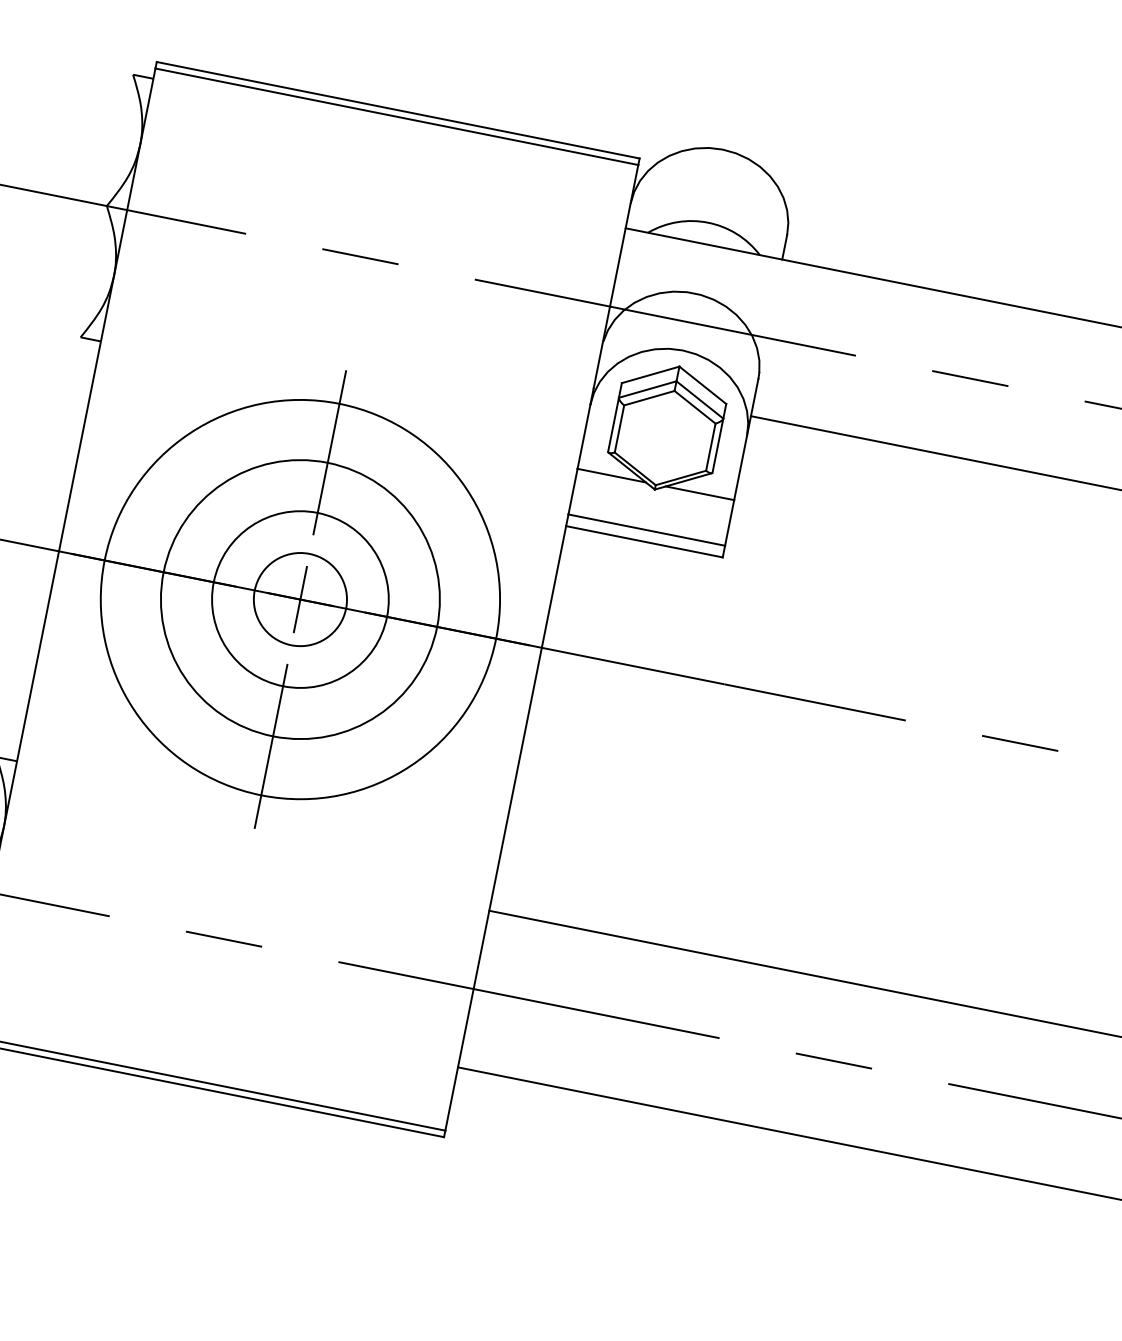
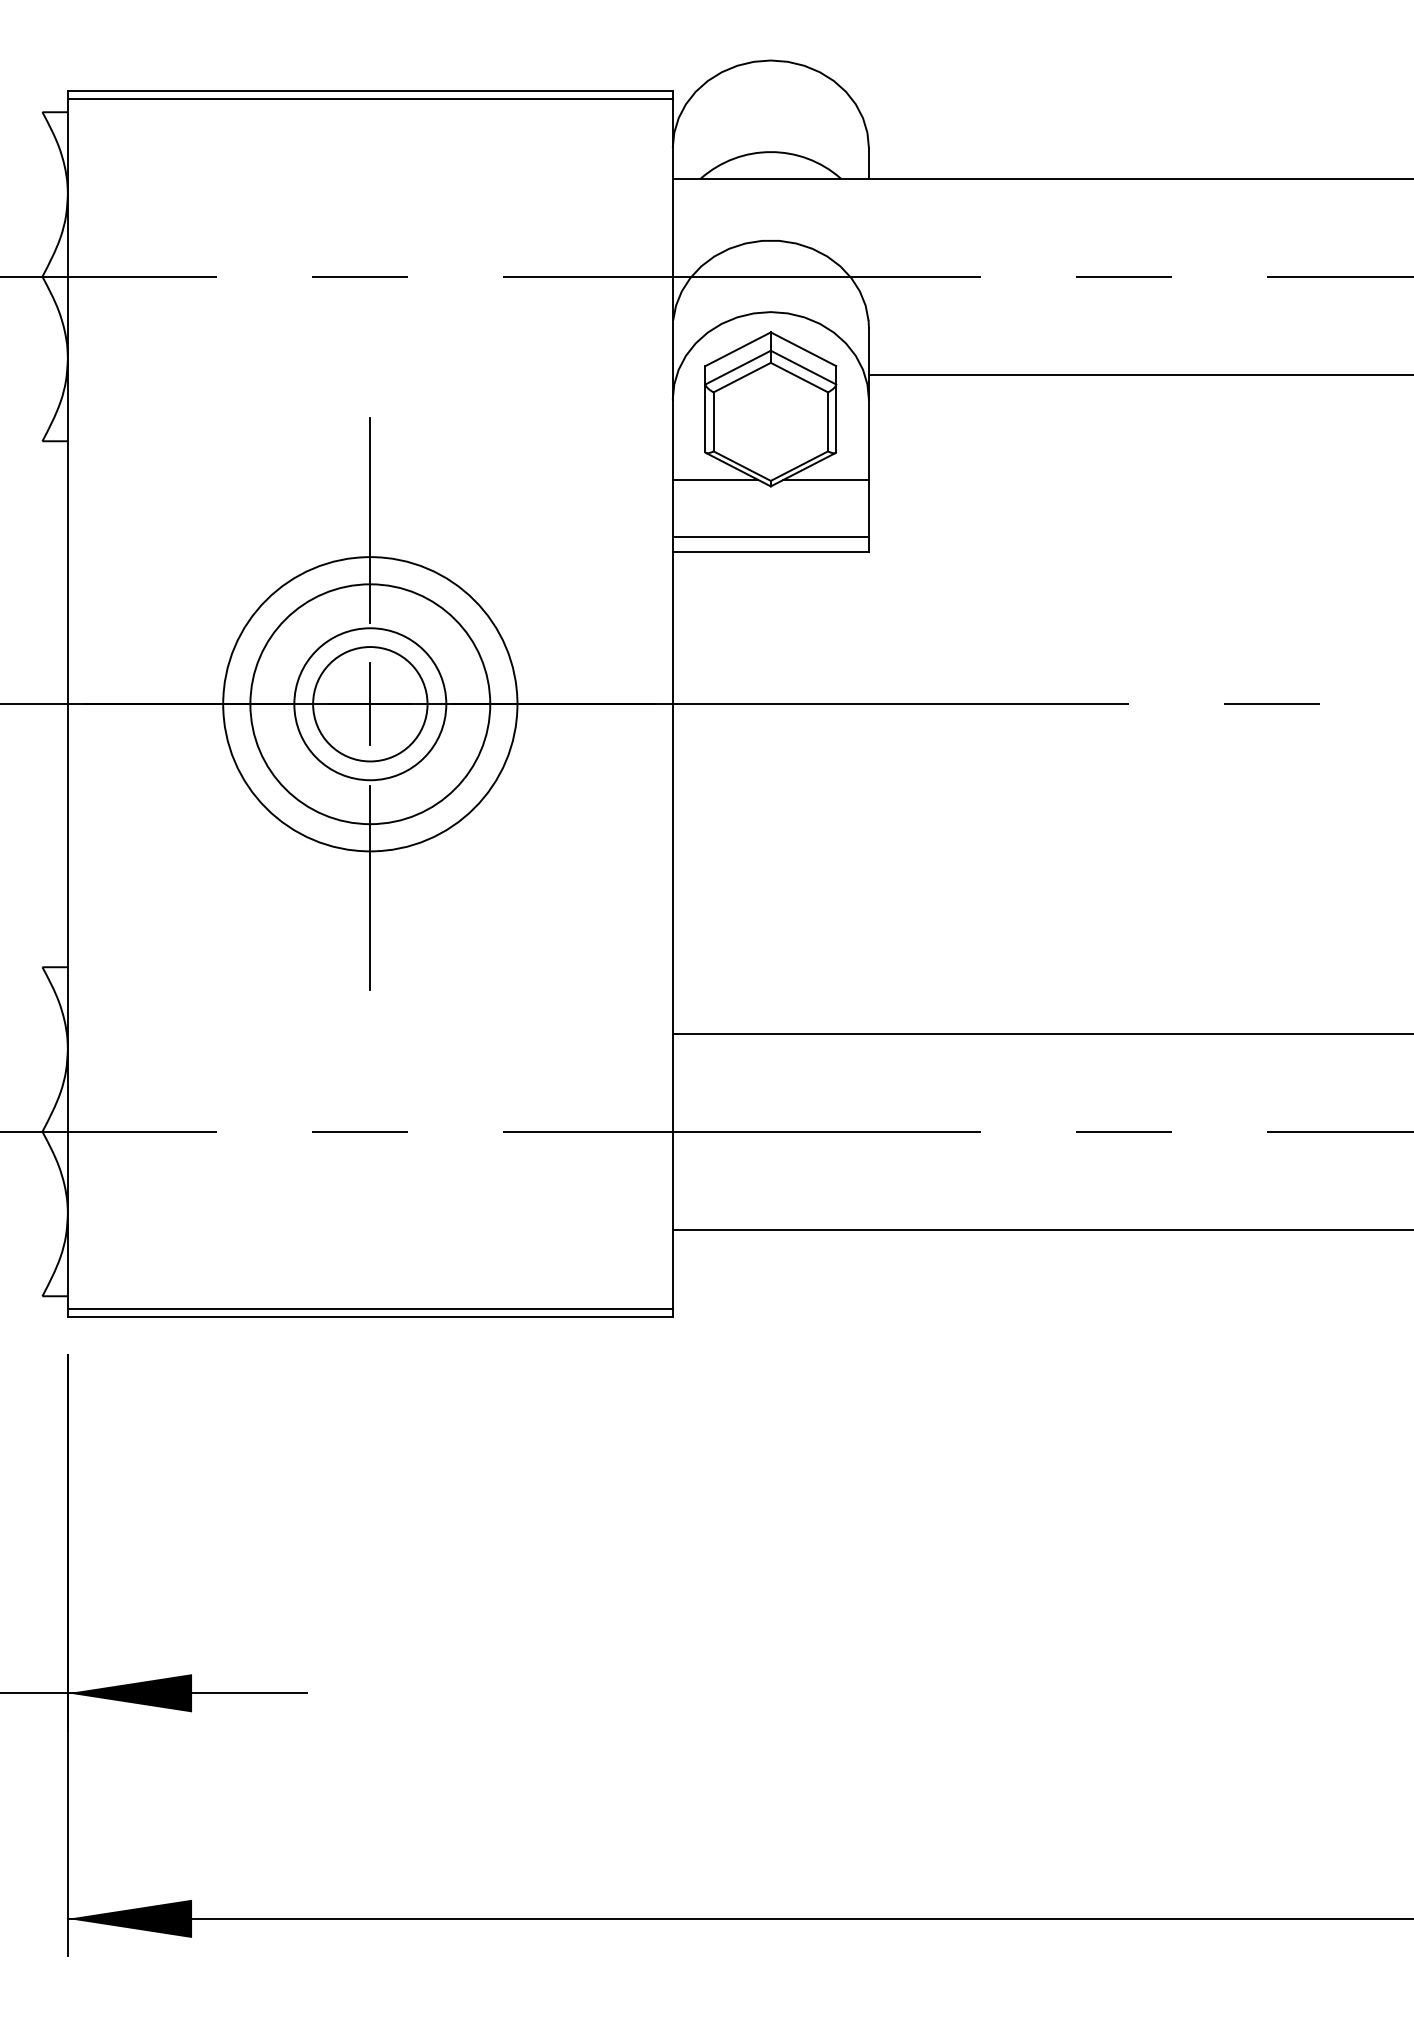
circle: (299, 598) -> (369, 703), size x0.7
circle: (300, 599) -> (370, 703), size x0.7
circle: (300, 599) -> (370, 704), size x0.6

